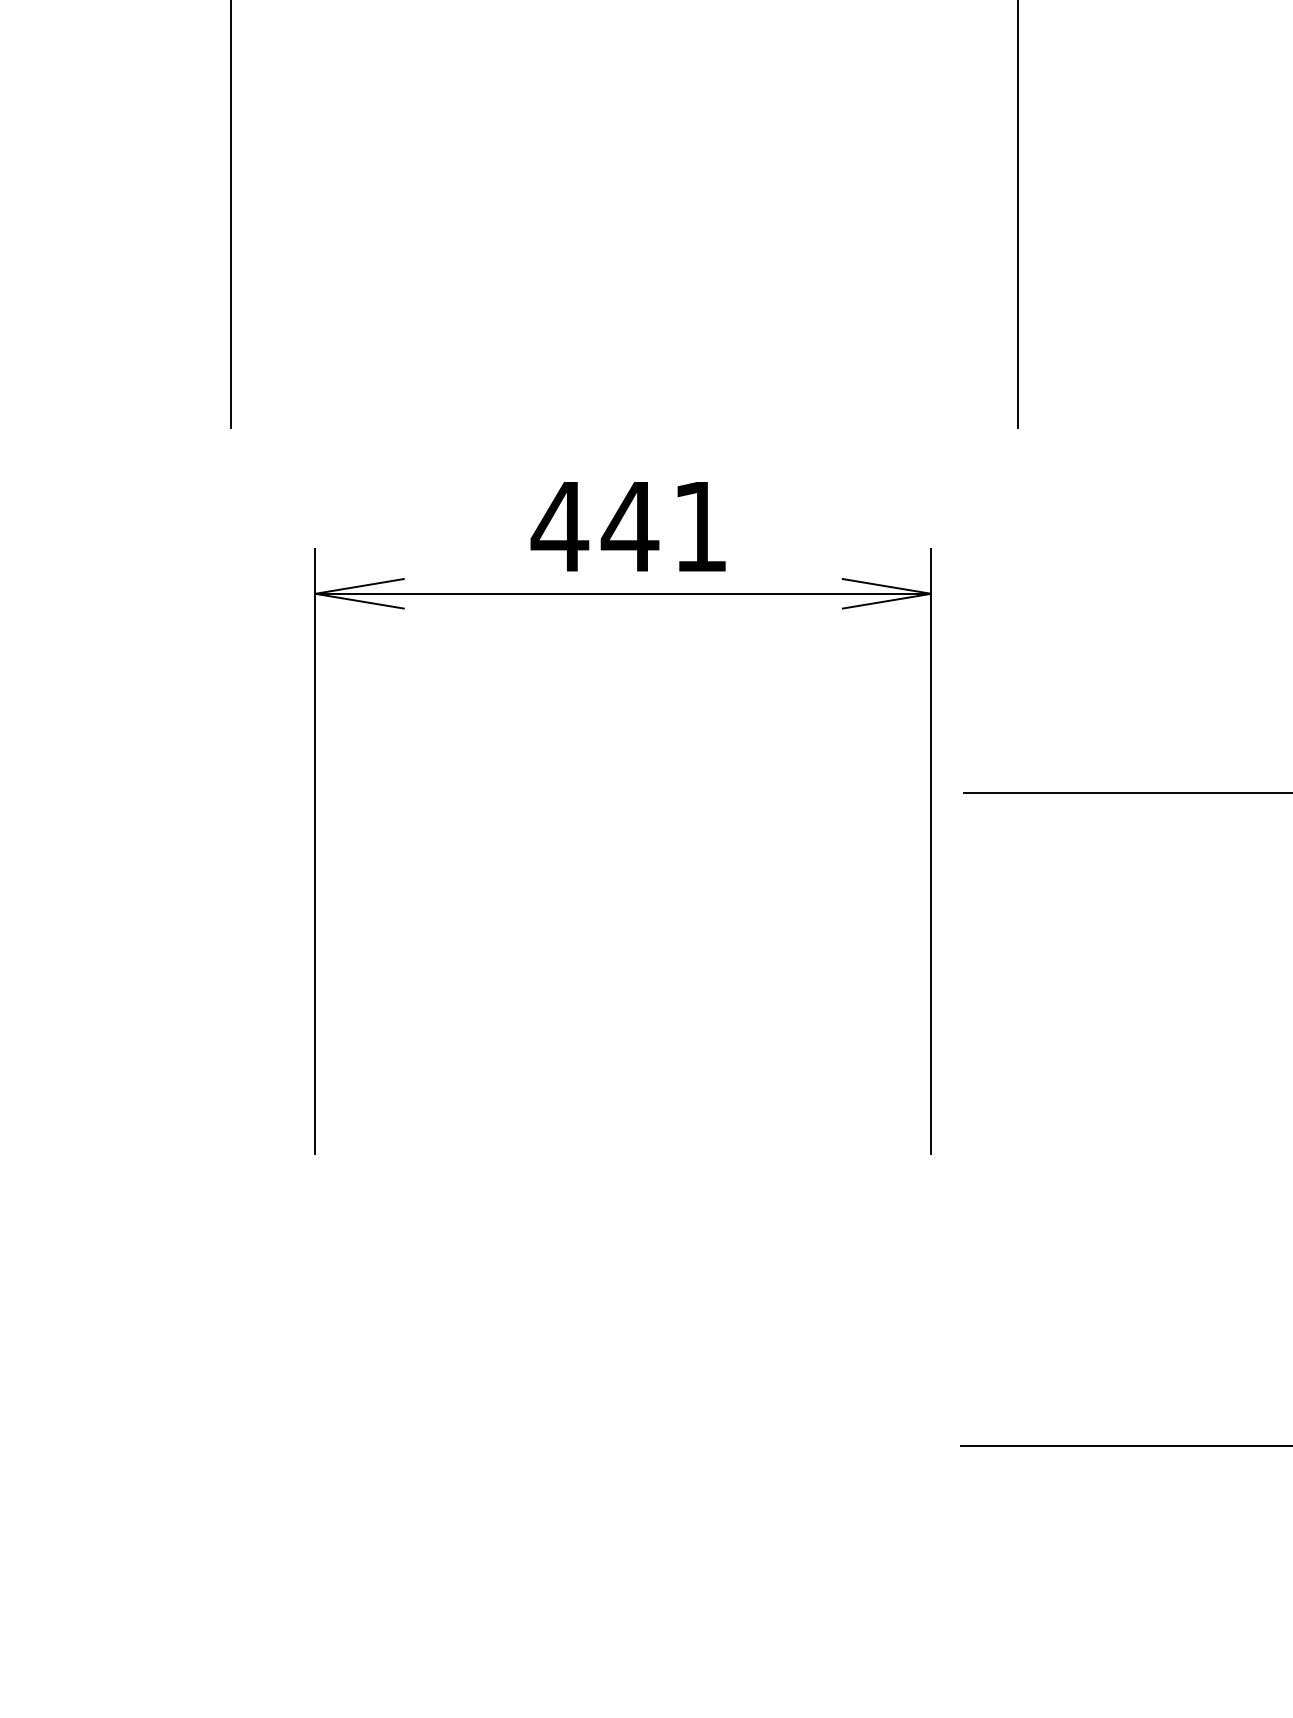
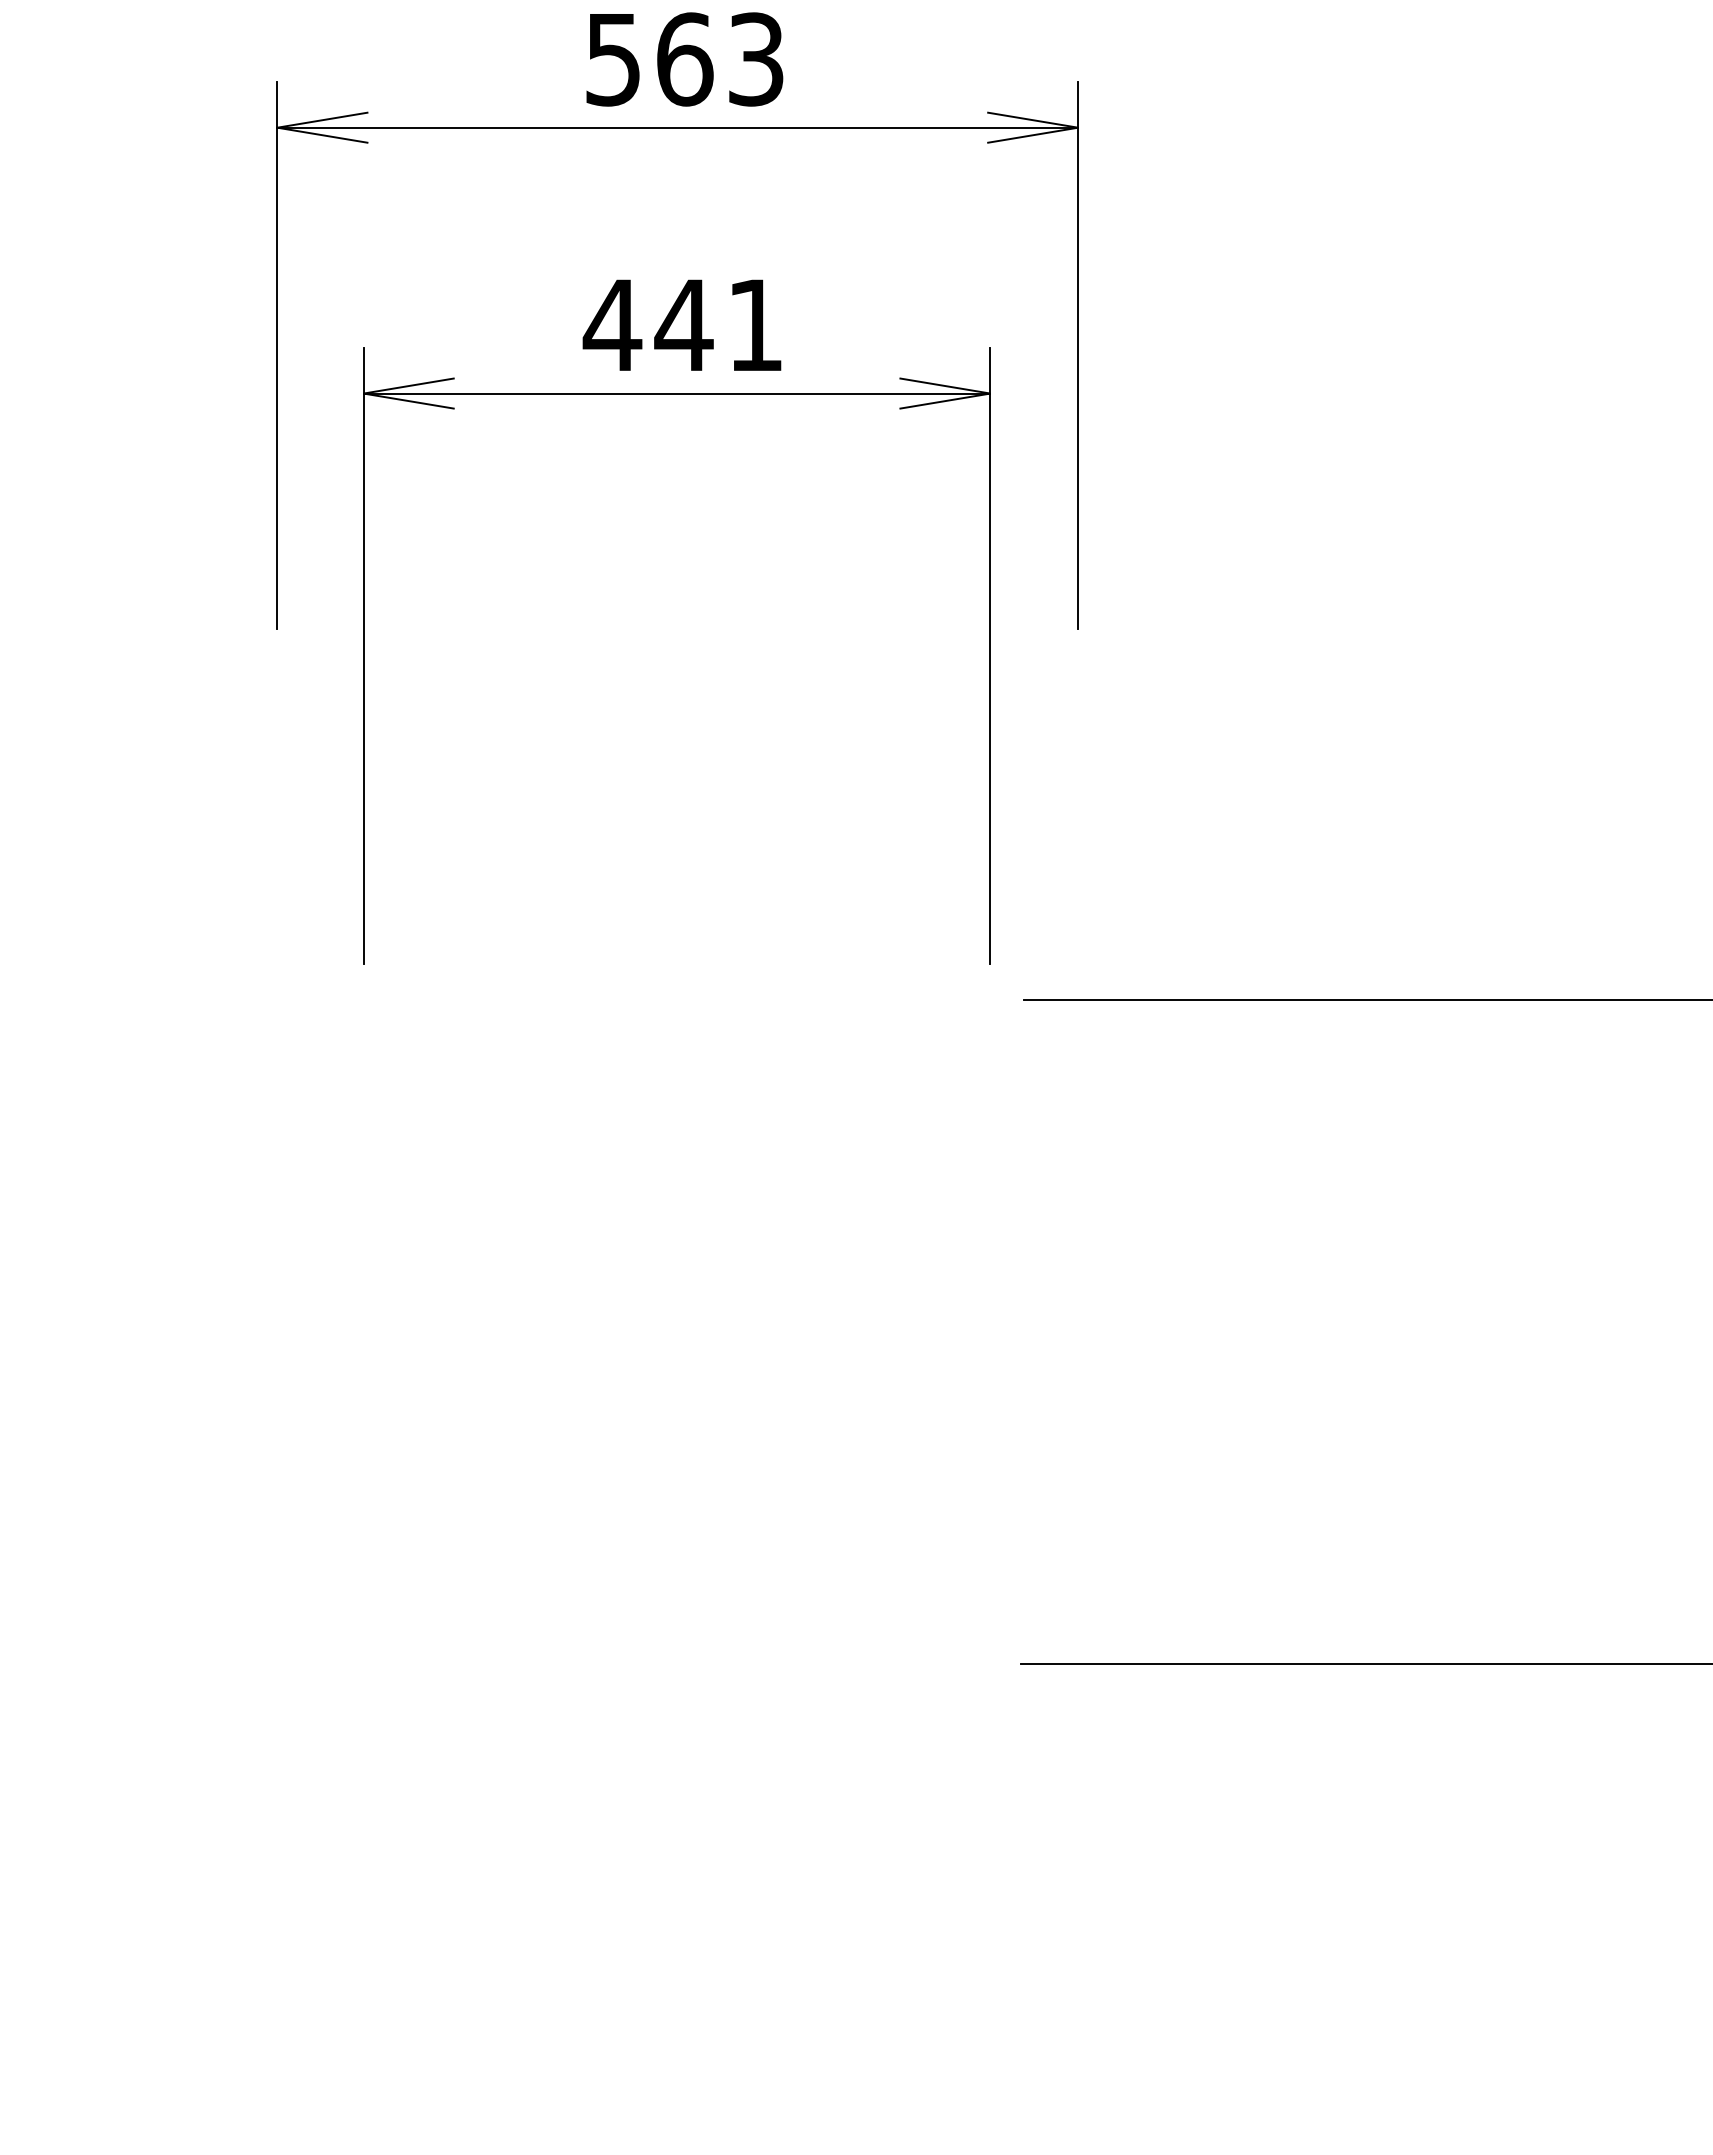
part: (622, 594) -> (676, 394), moved

